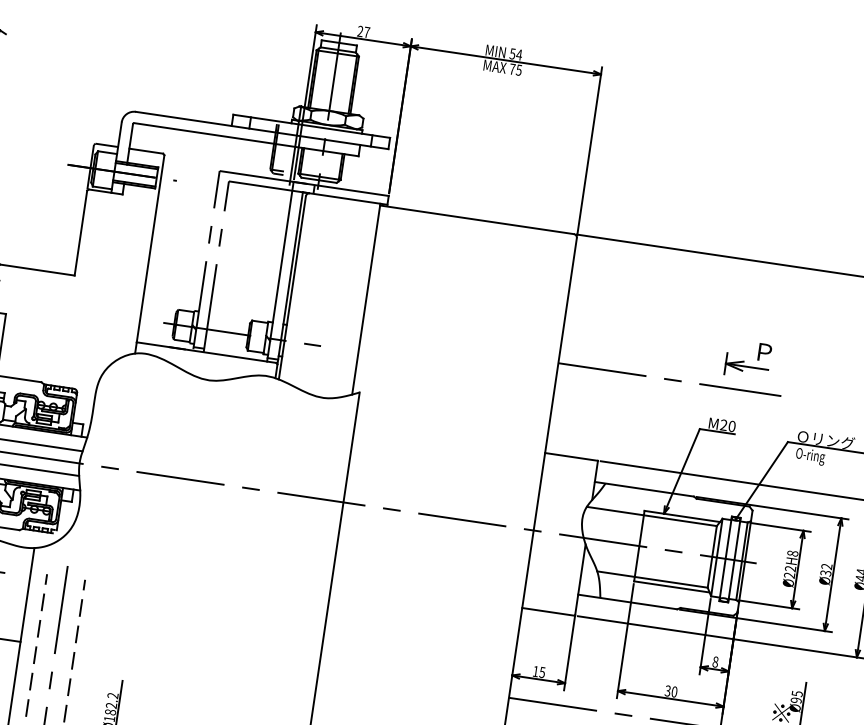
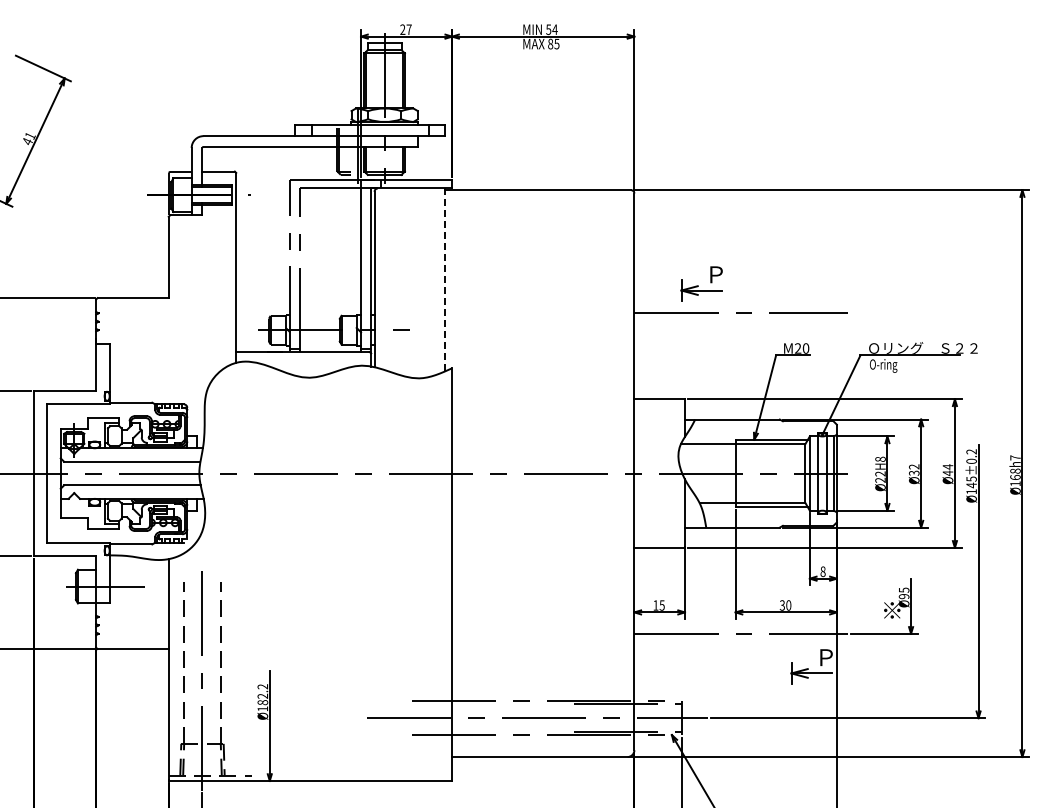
text: (512, 68) -> (550, 43), 75 -> 85
line: (366, 298) -> (445, 279), solid -> dashed
part: (747, 359) -> (701, 283), moved

